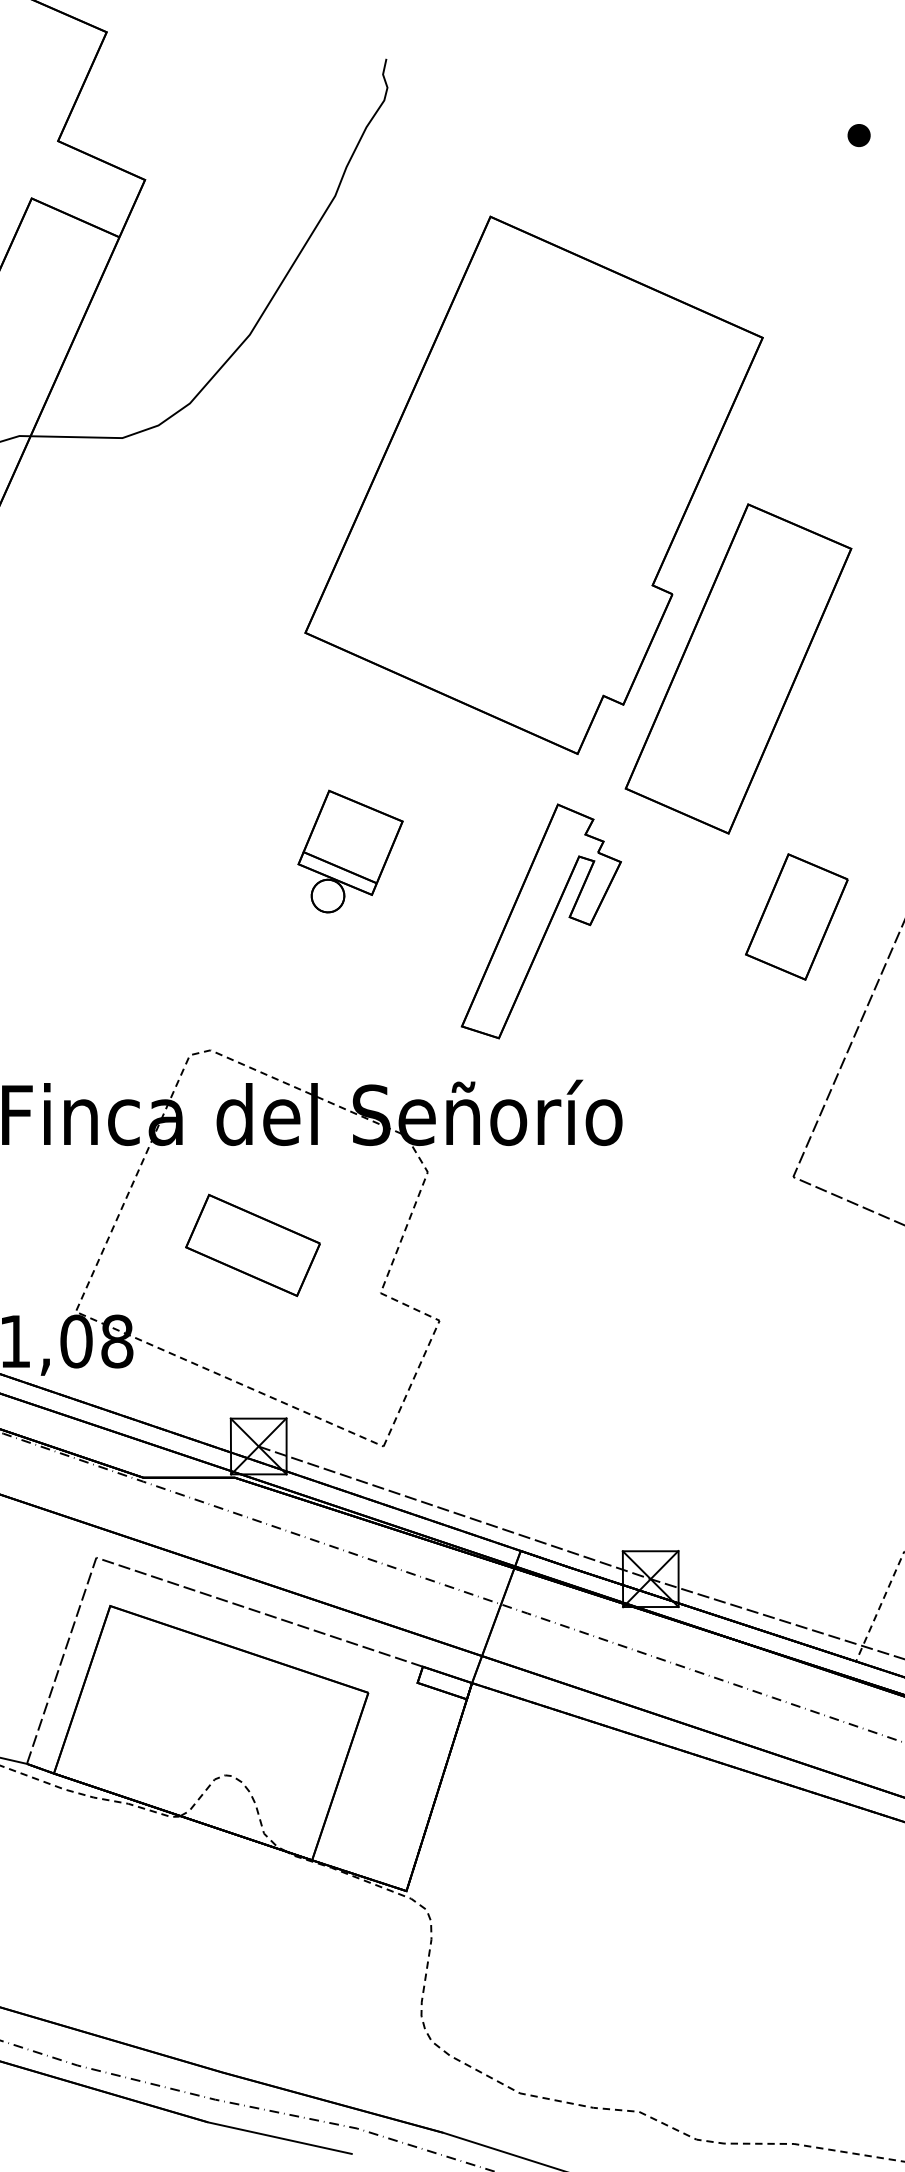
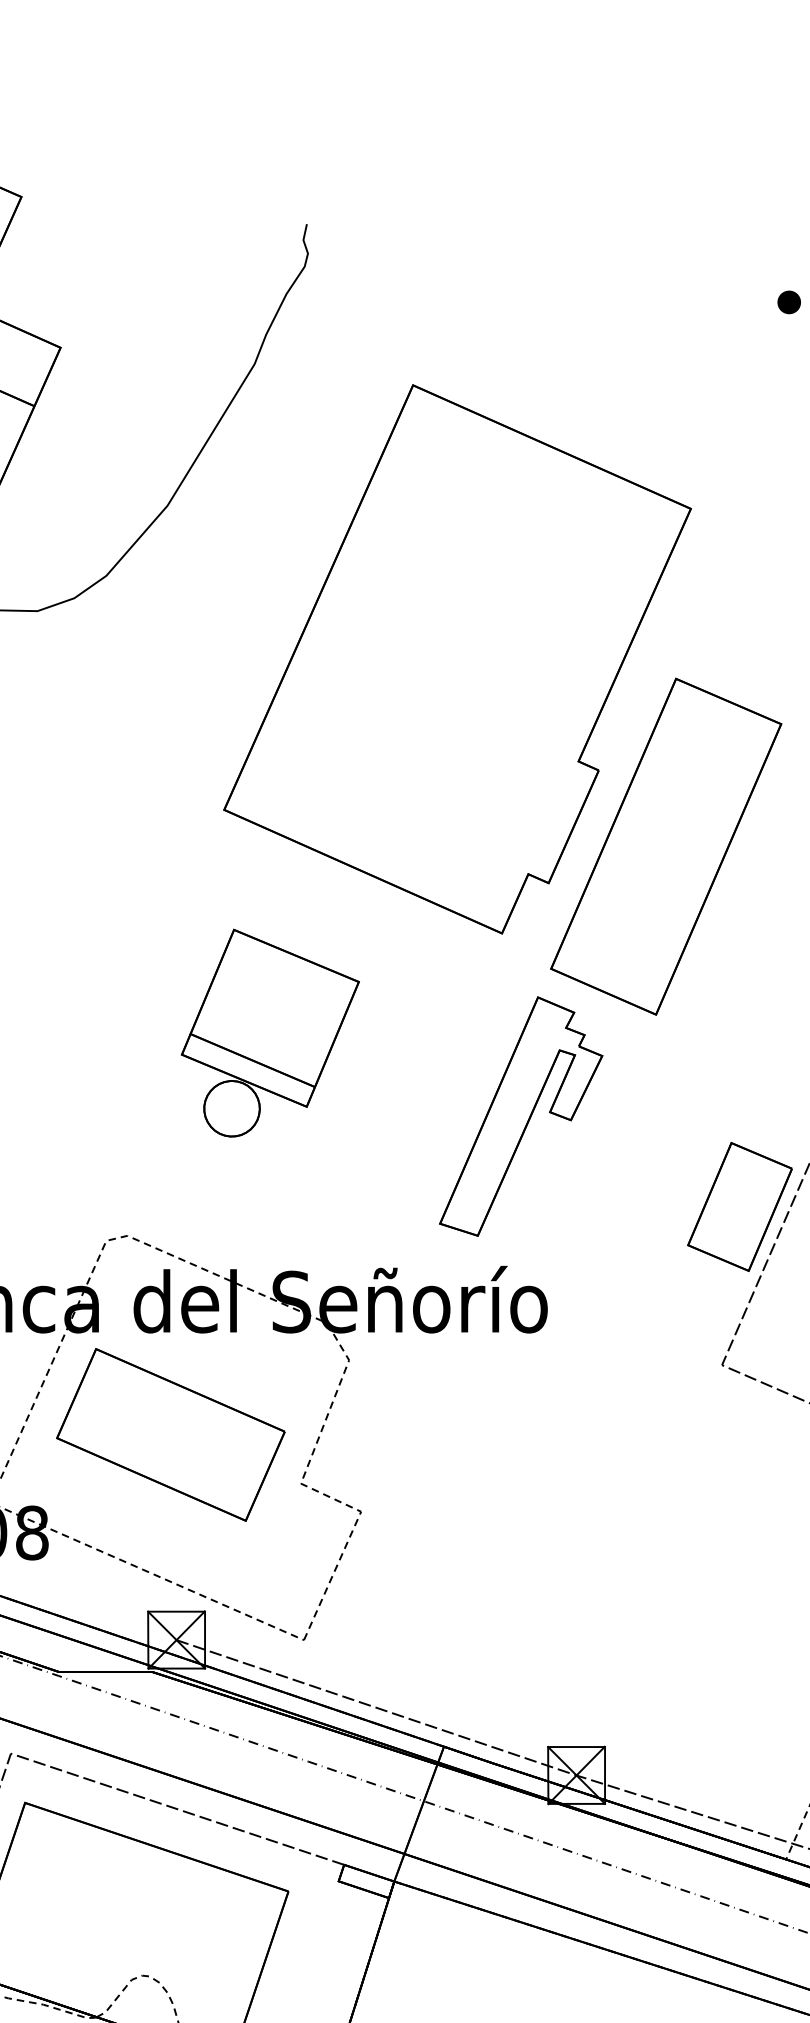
part: (350, 851) -> (270, 1032), size x1.67
part: (796, 916) -> (739, 1206), moved
part: (540, 921) -> (520, 1116), moved
part: (252, 1245) -> (170, 1435), size x1.67

